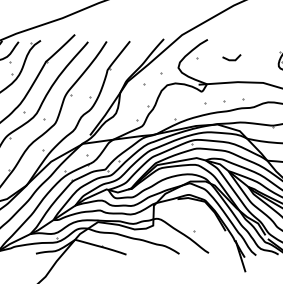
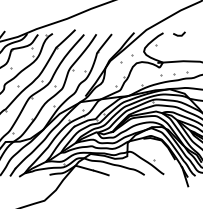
line: (232, 58) -> (179, 34), moved

